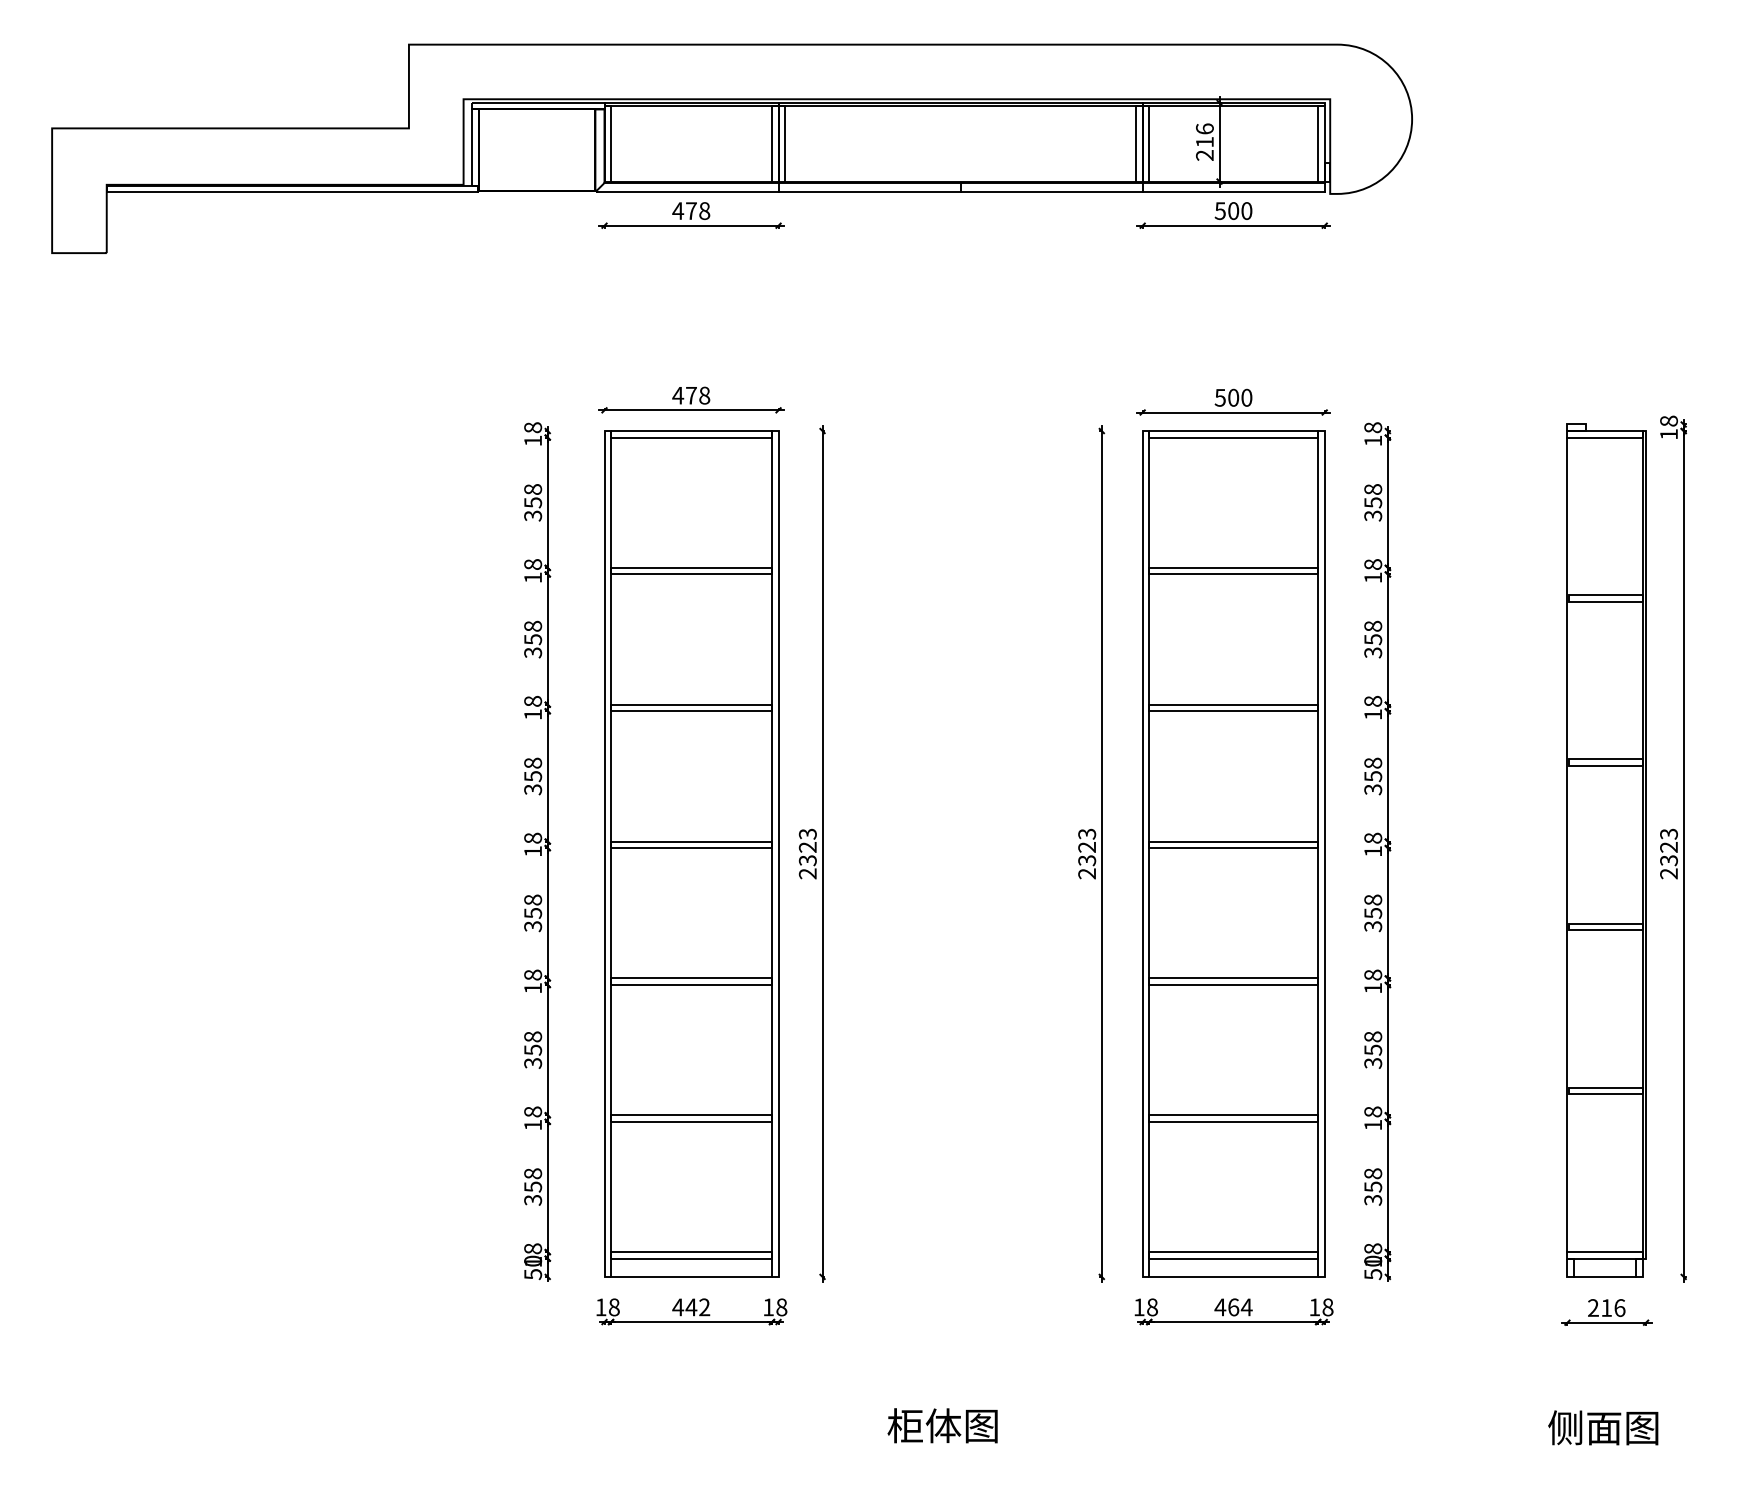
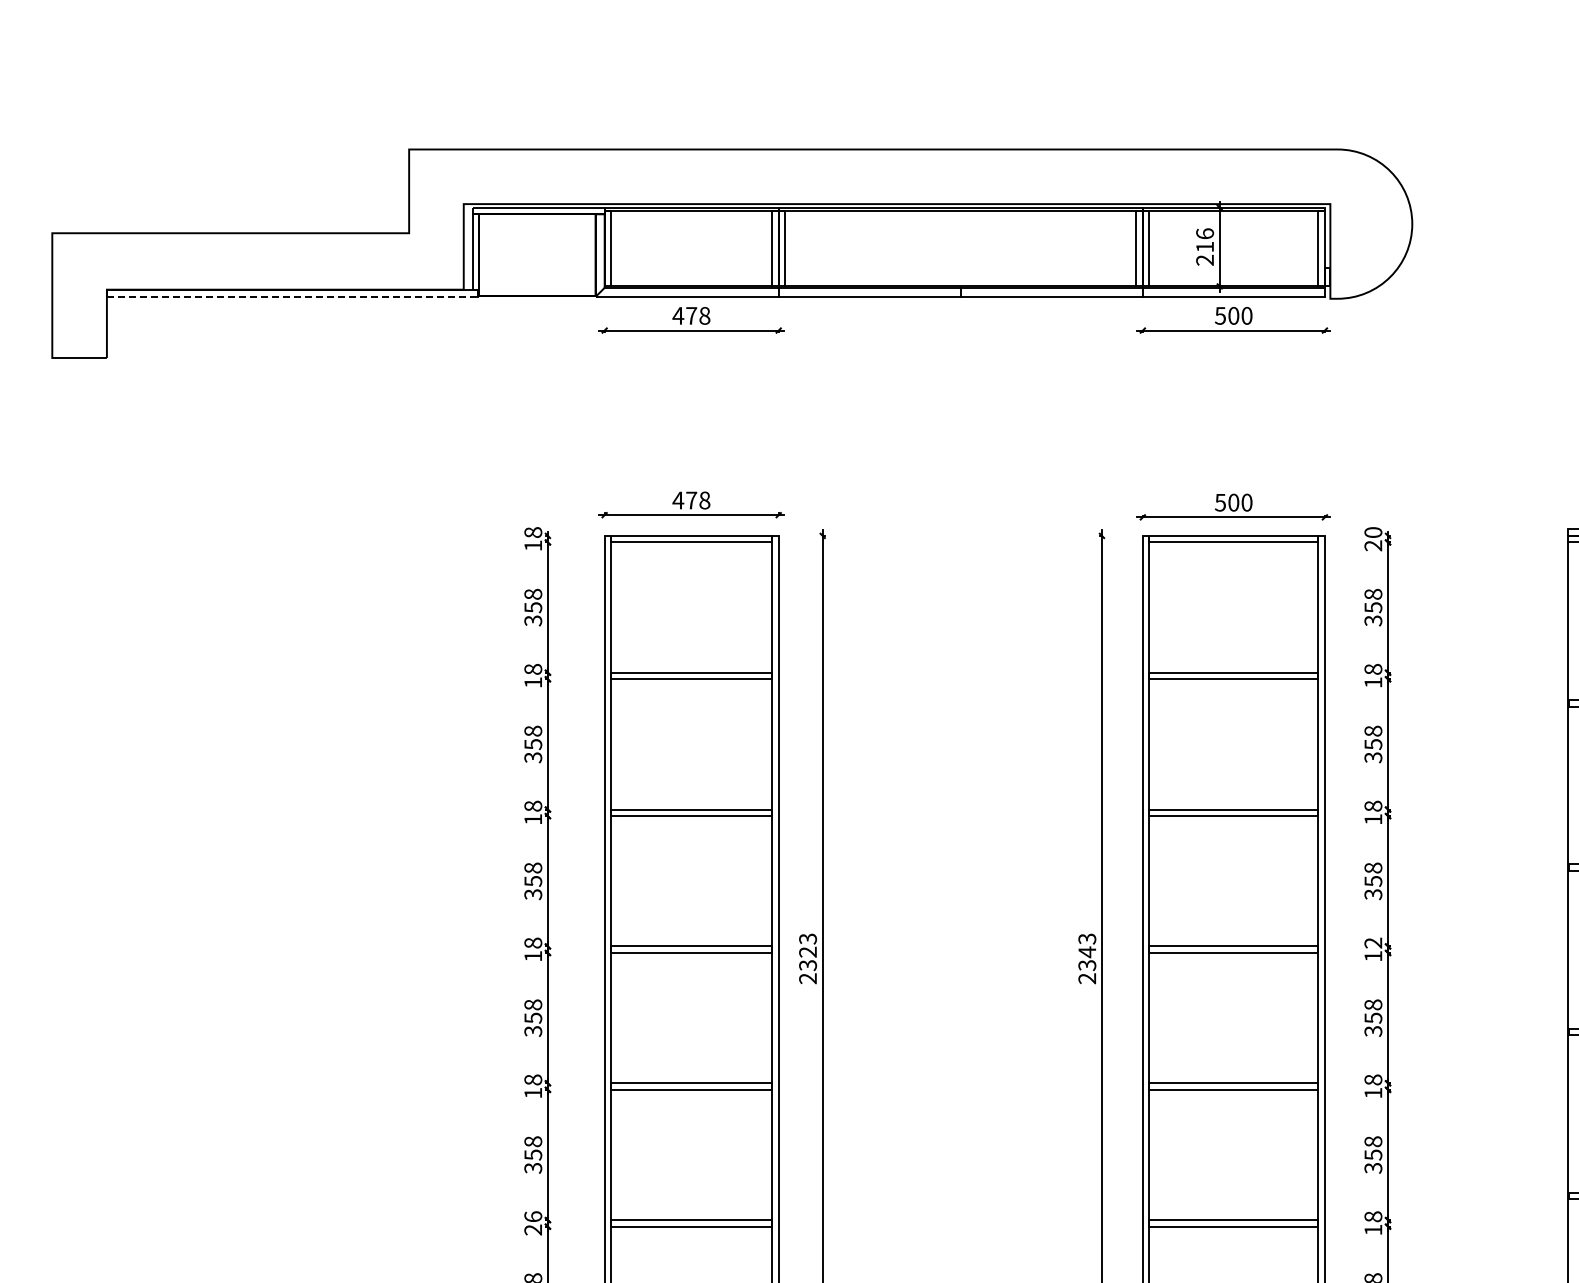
line: (292, 192) -> (292, 297), solid -> dashed
text: (1372, 434) -> (1372, 539), 18 -> 20
text: (1373, 837) -> (1373, 942), 18 -> 12
text: (1086, 847) -> (1086, 952), 2323 -> 2343
text: (532, 1118) -> (532, 1223), 18 -> 26

